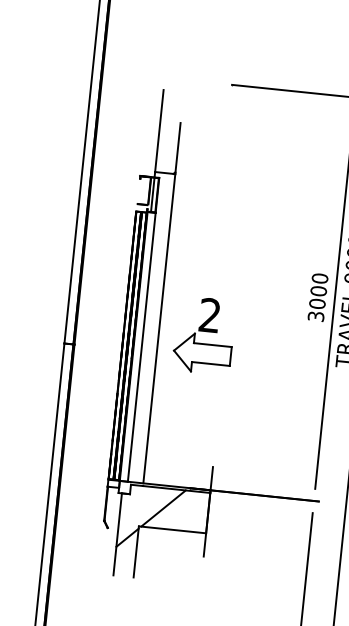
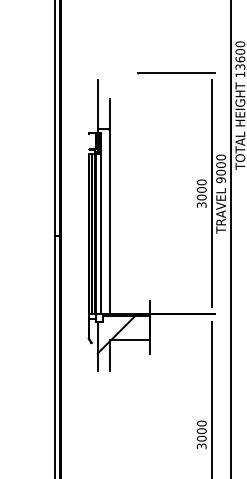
part: (203, 336) -> (136, 223), removed

